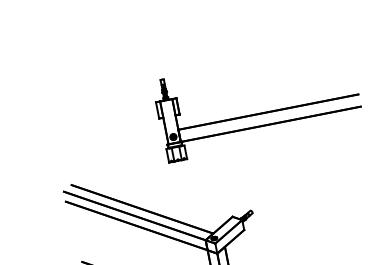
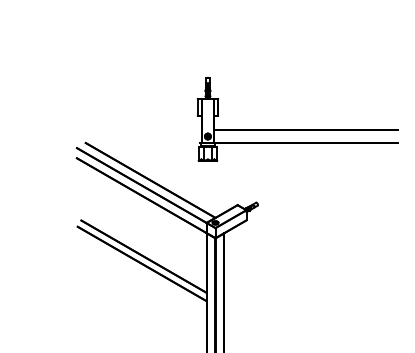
part: (259, 112) -> (297, 129), moved

